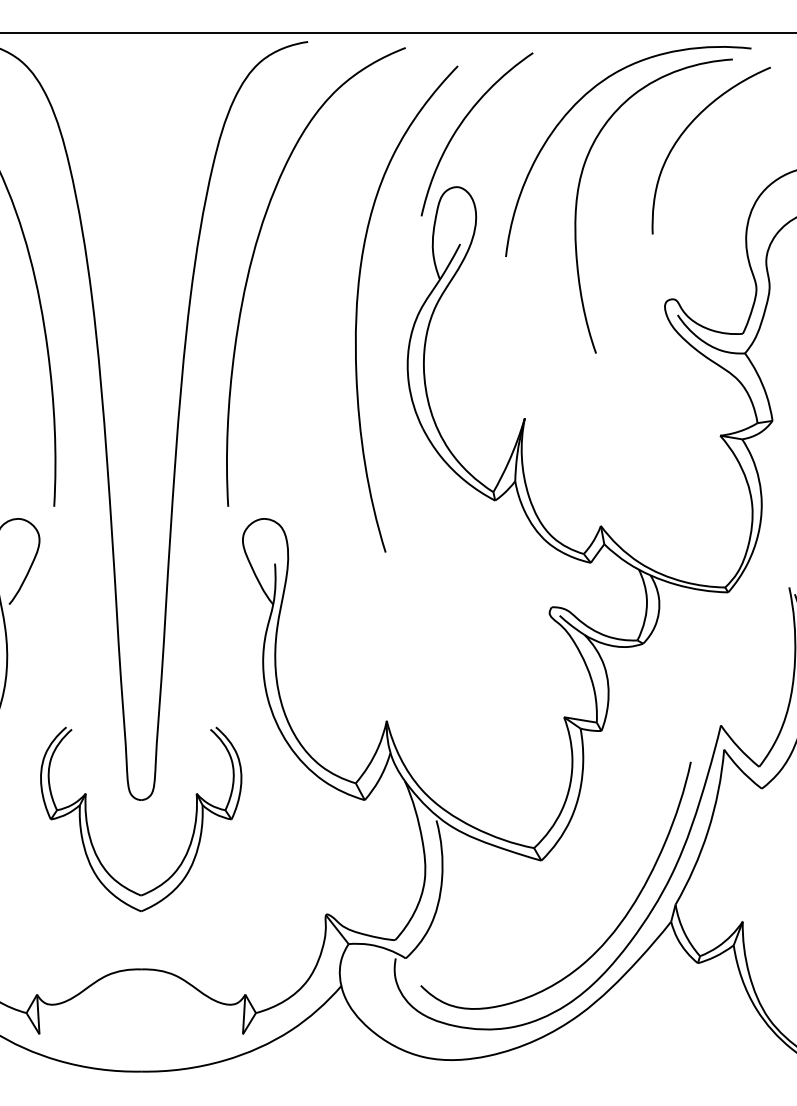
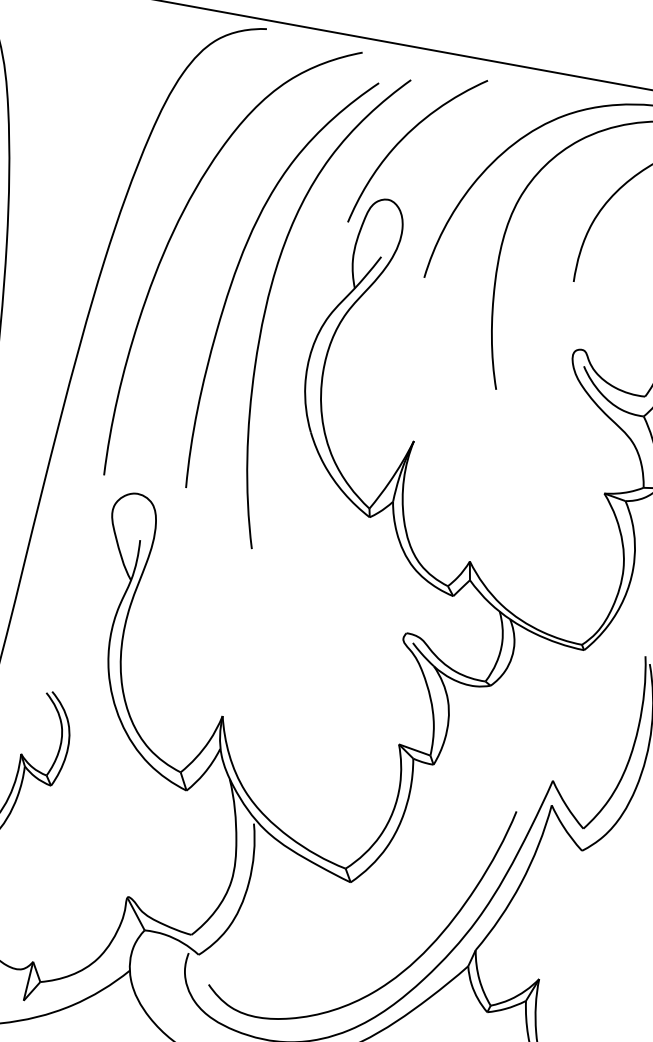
curve: (322, 280) -> (238, 268), added

